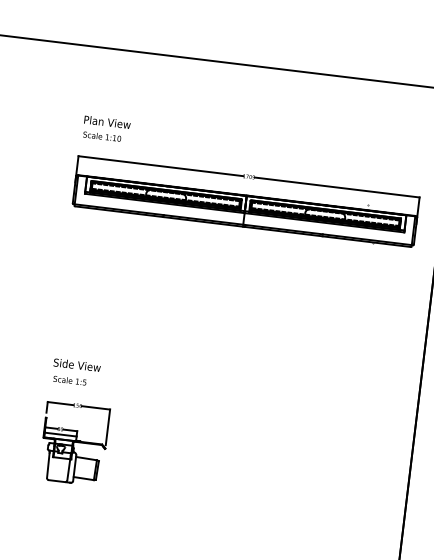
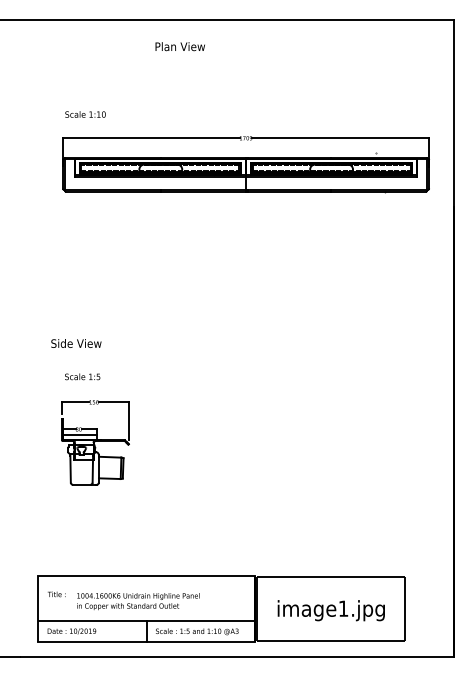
text: (106, 122) -> (179, 46), moved
text: (77, 365) -> (76, 343), moved

